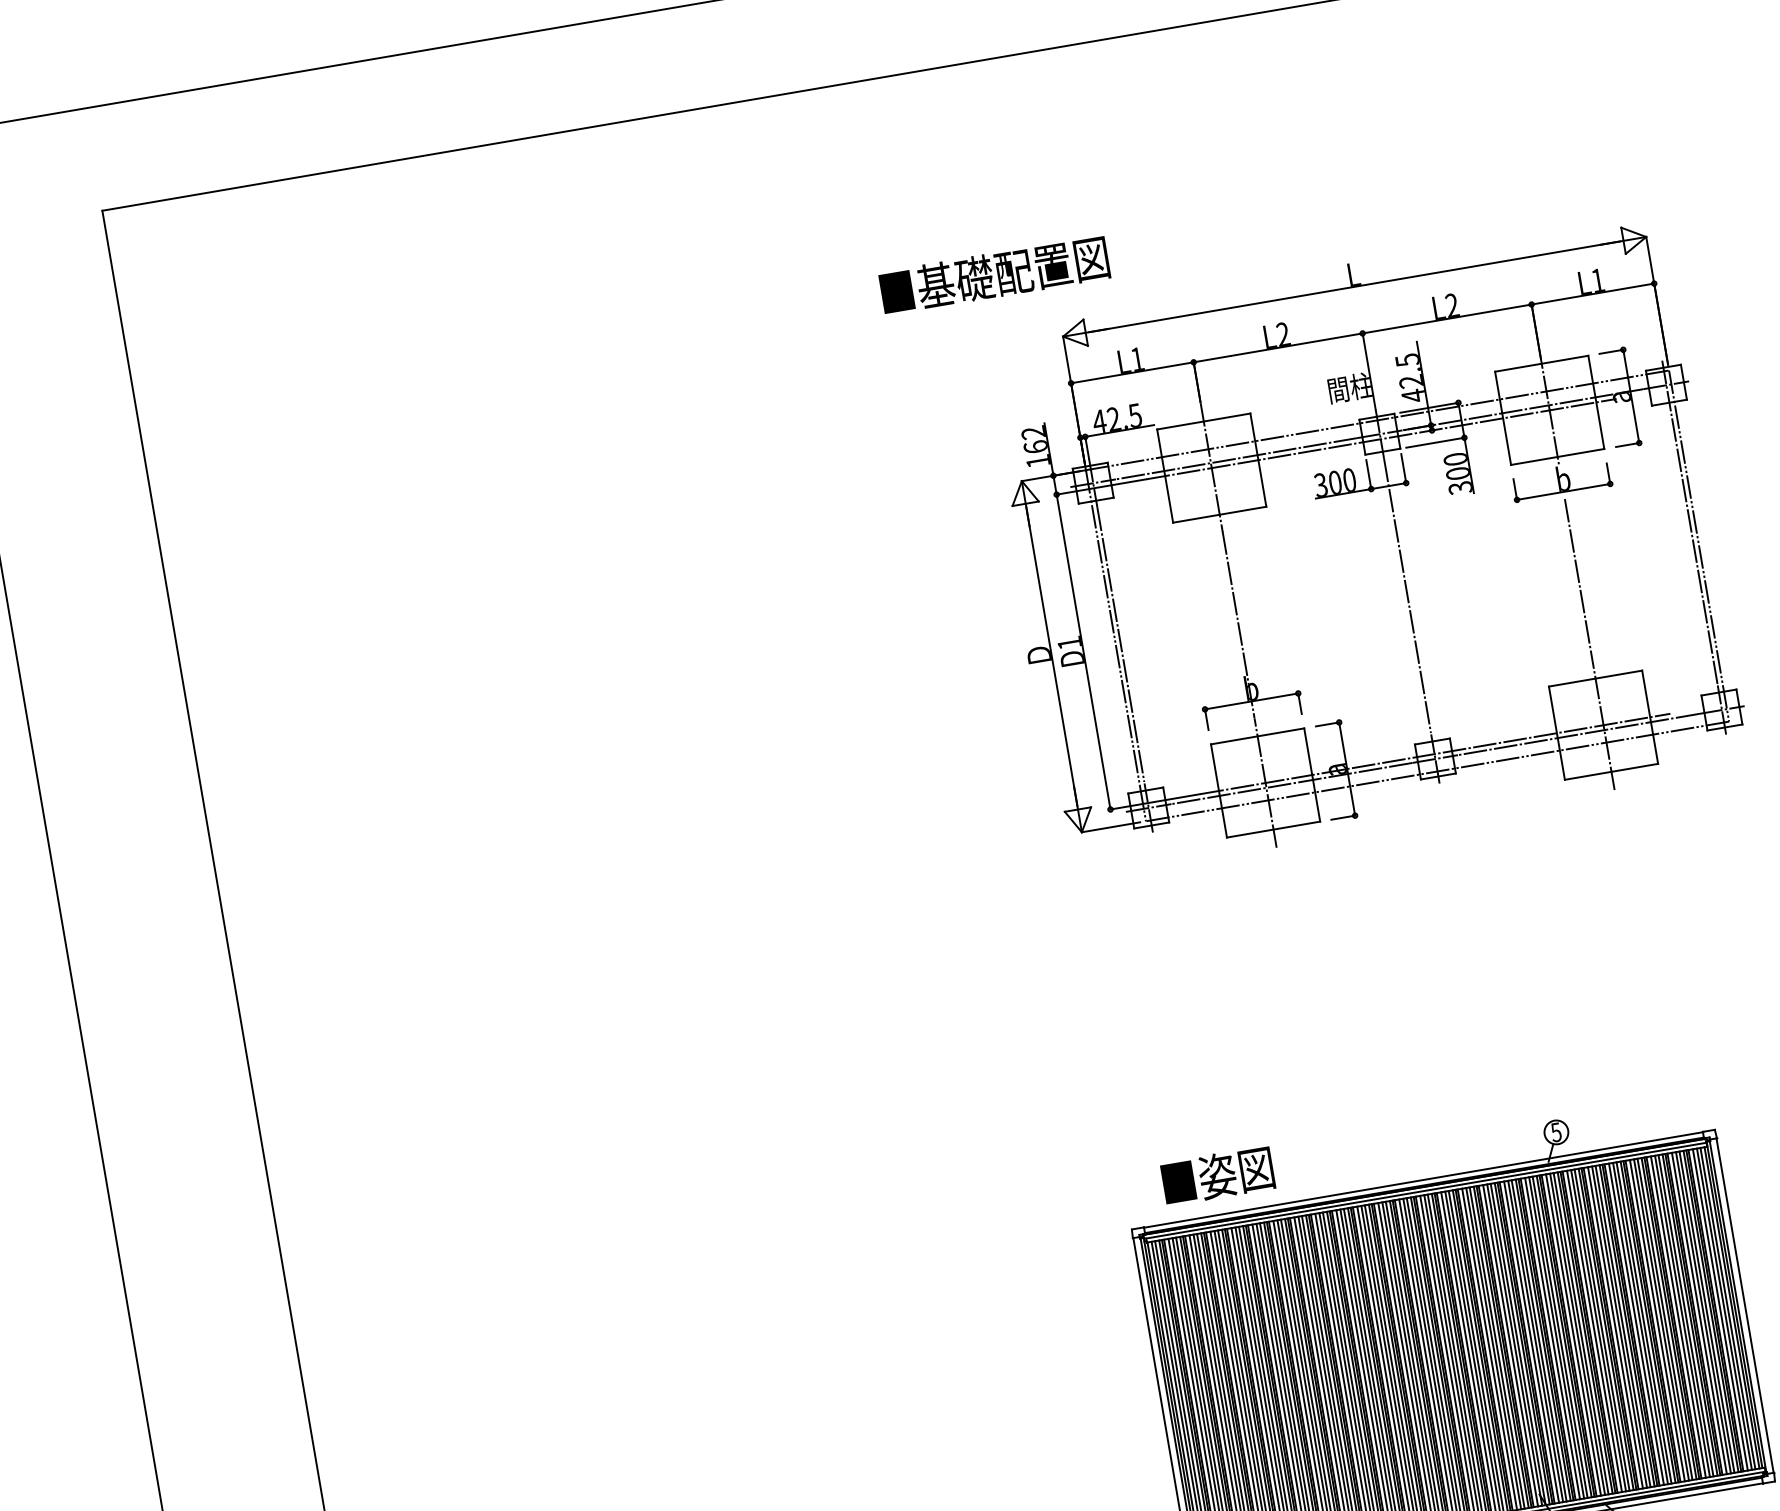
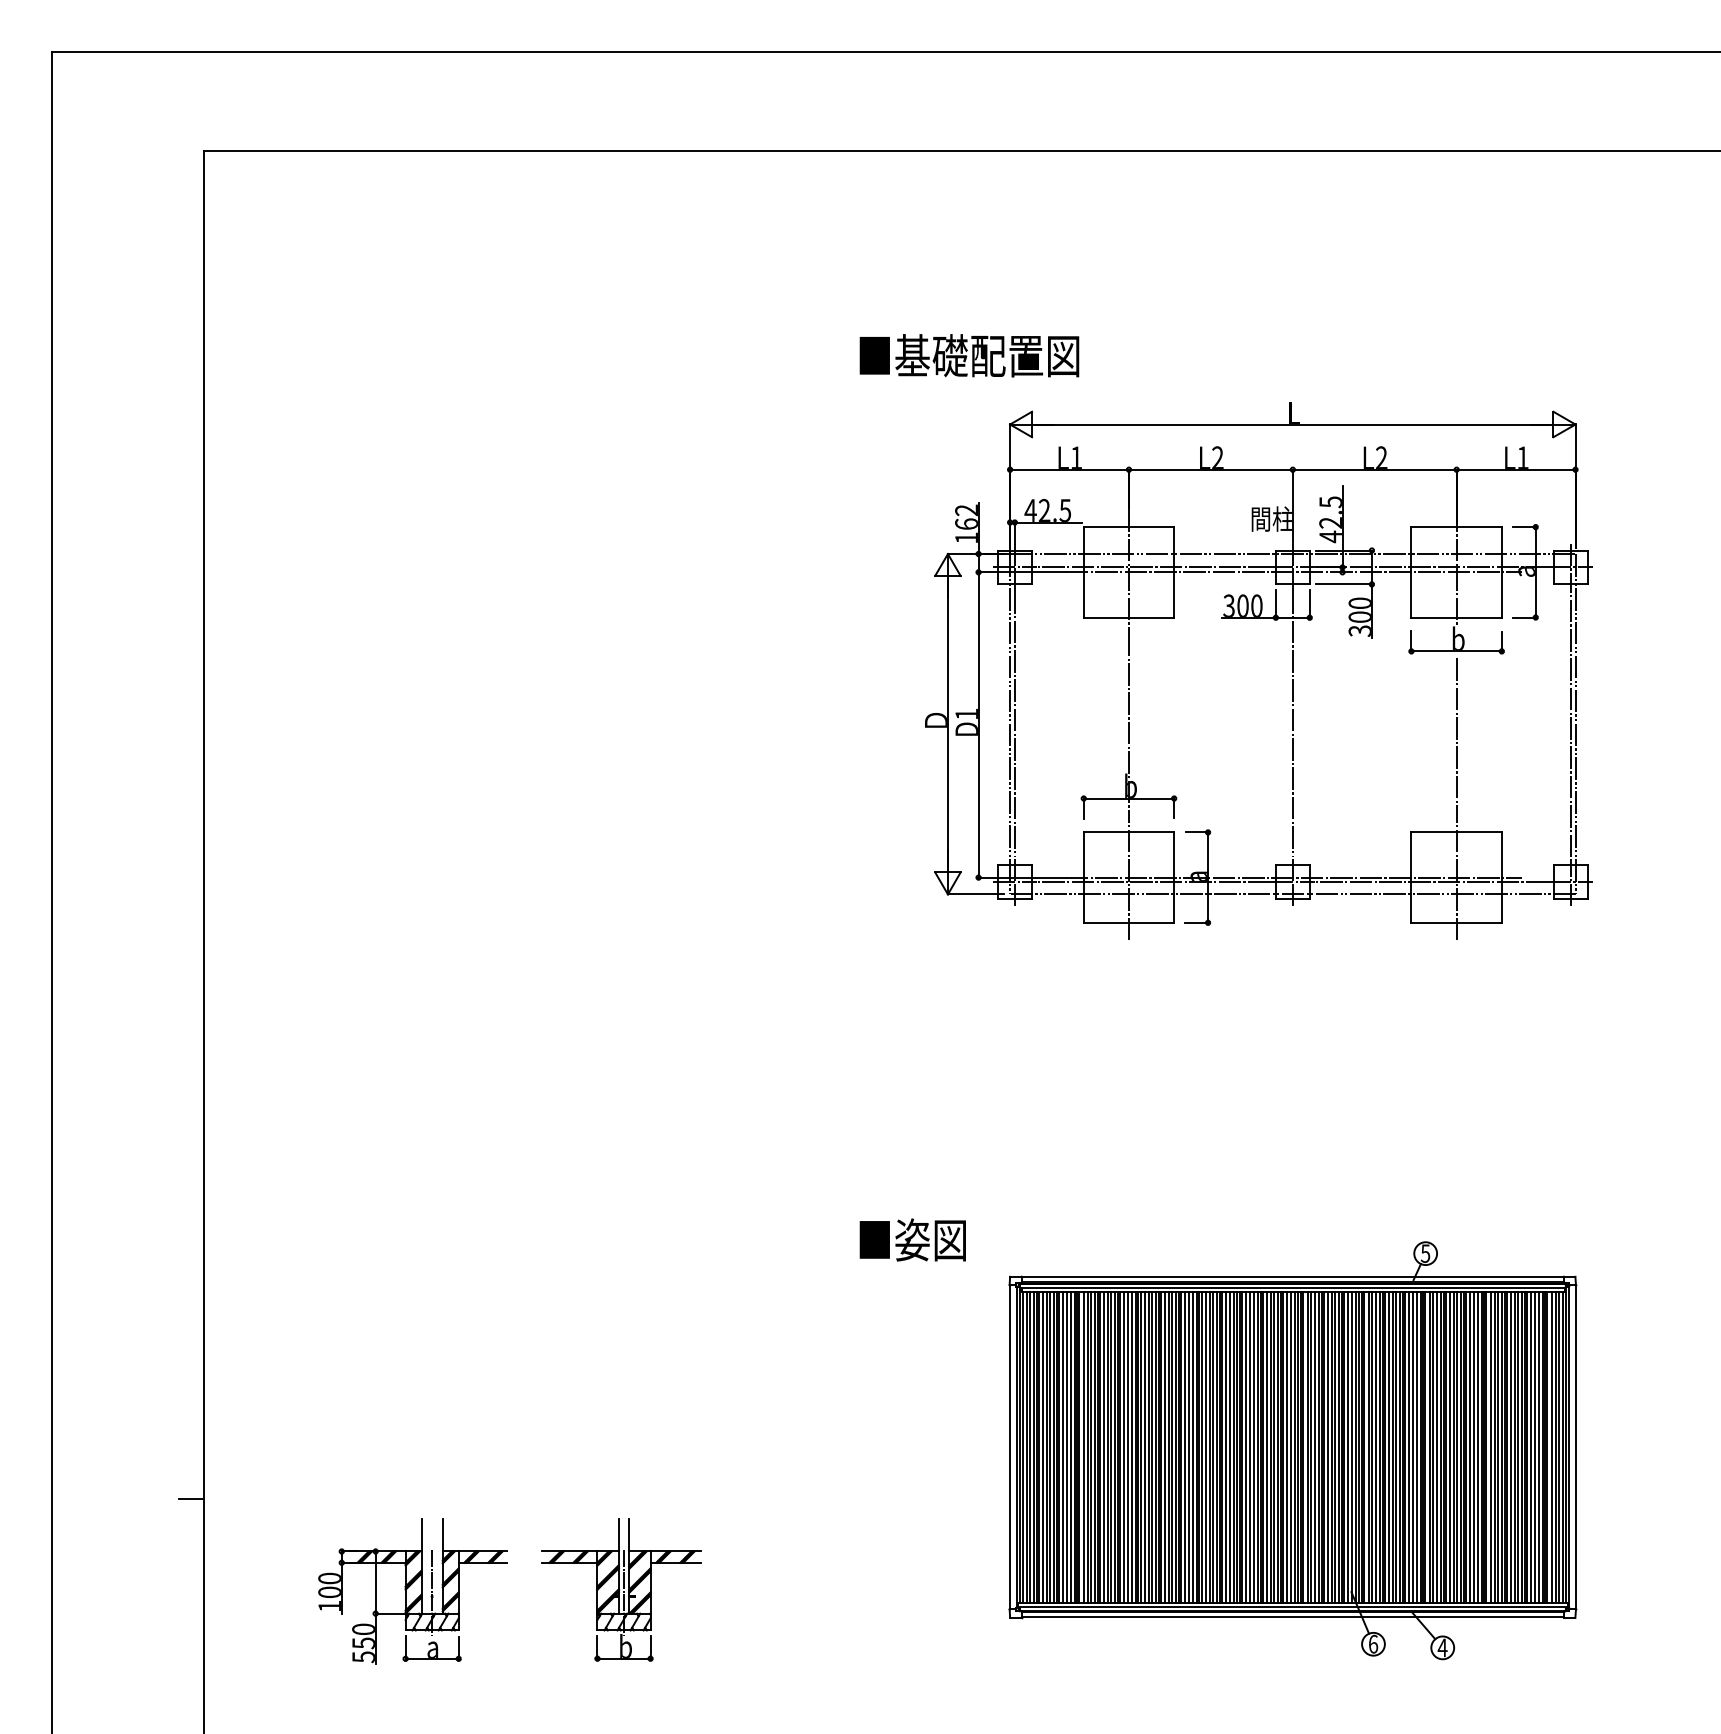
text: (994, 275) -> (969, 355), moved
part: (1397, 540) -> (1292, 670), moved
text: (1217, 1175) -> (912, 1239), moved

